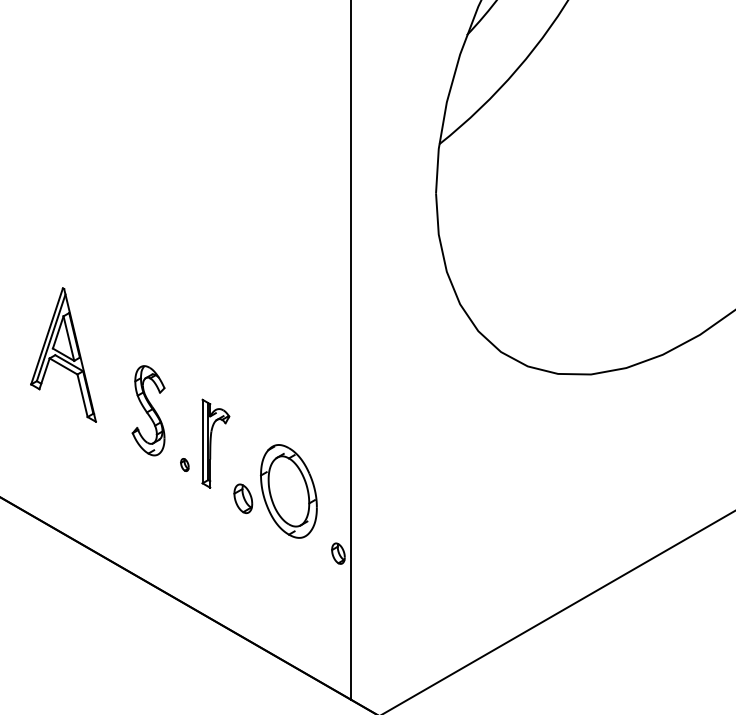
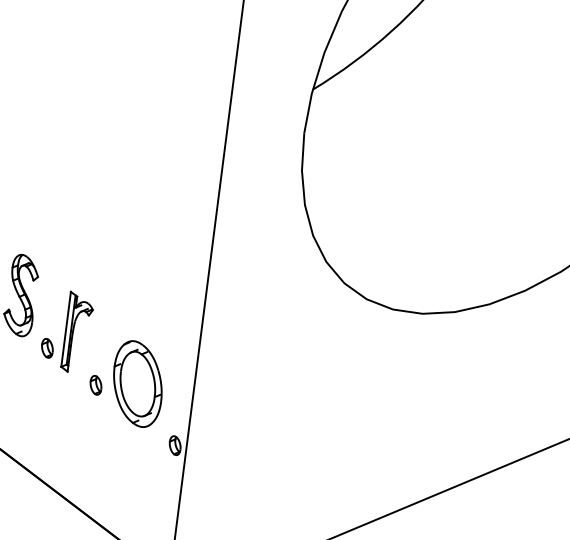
part: (184, 464) -> (47, 347), size x1.67
part: (242, 498) -> (95, 385), size x0.71

